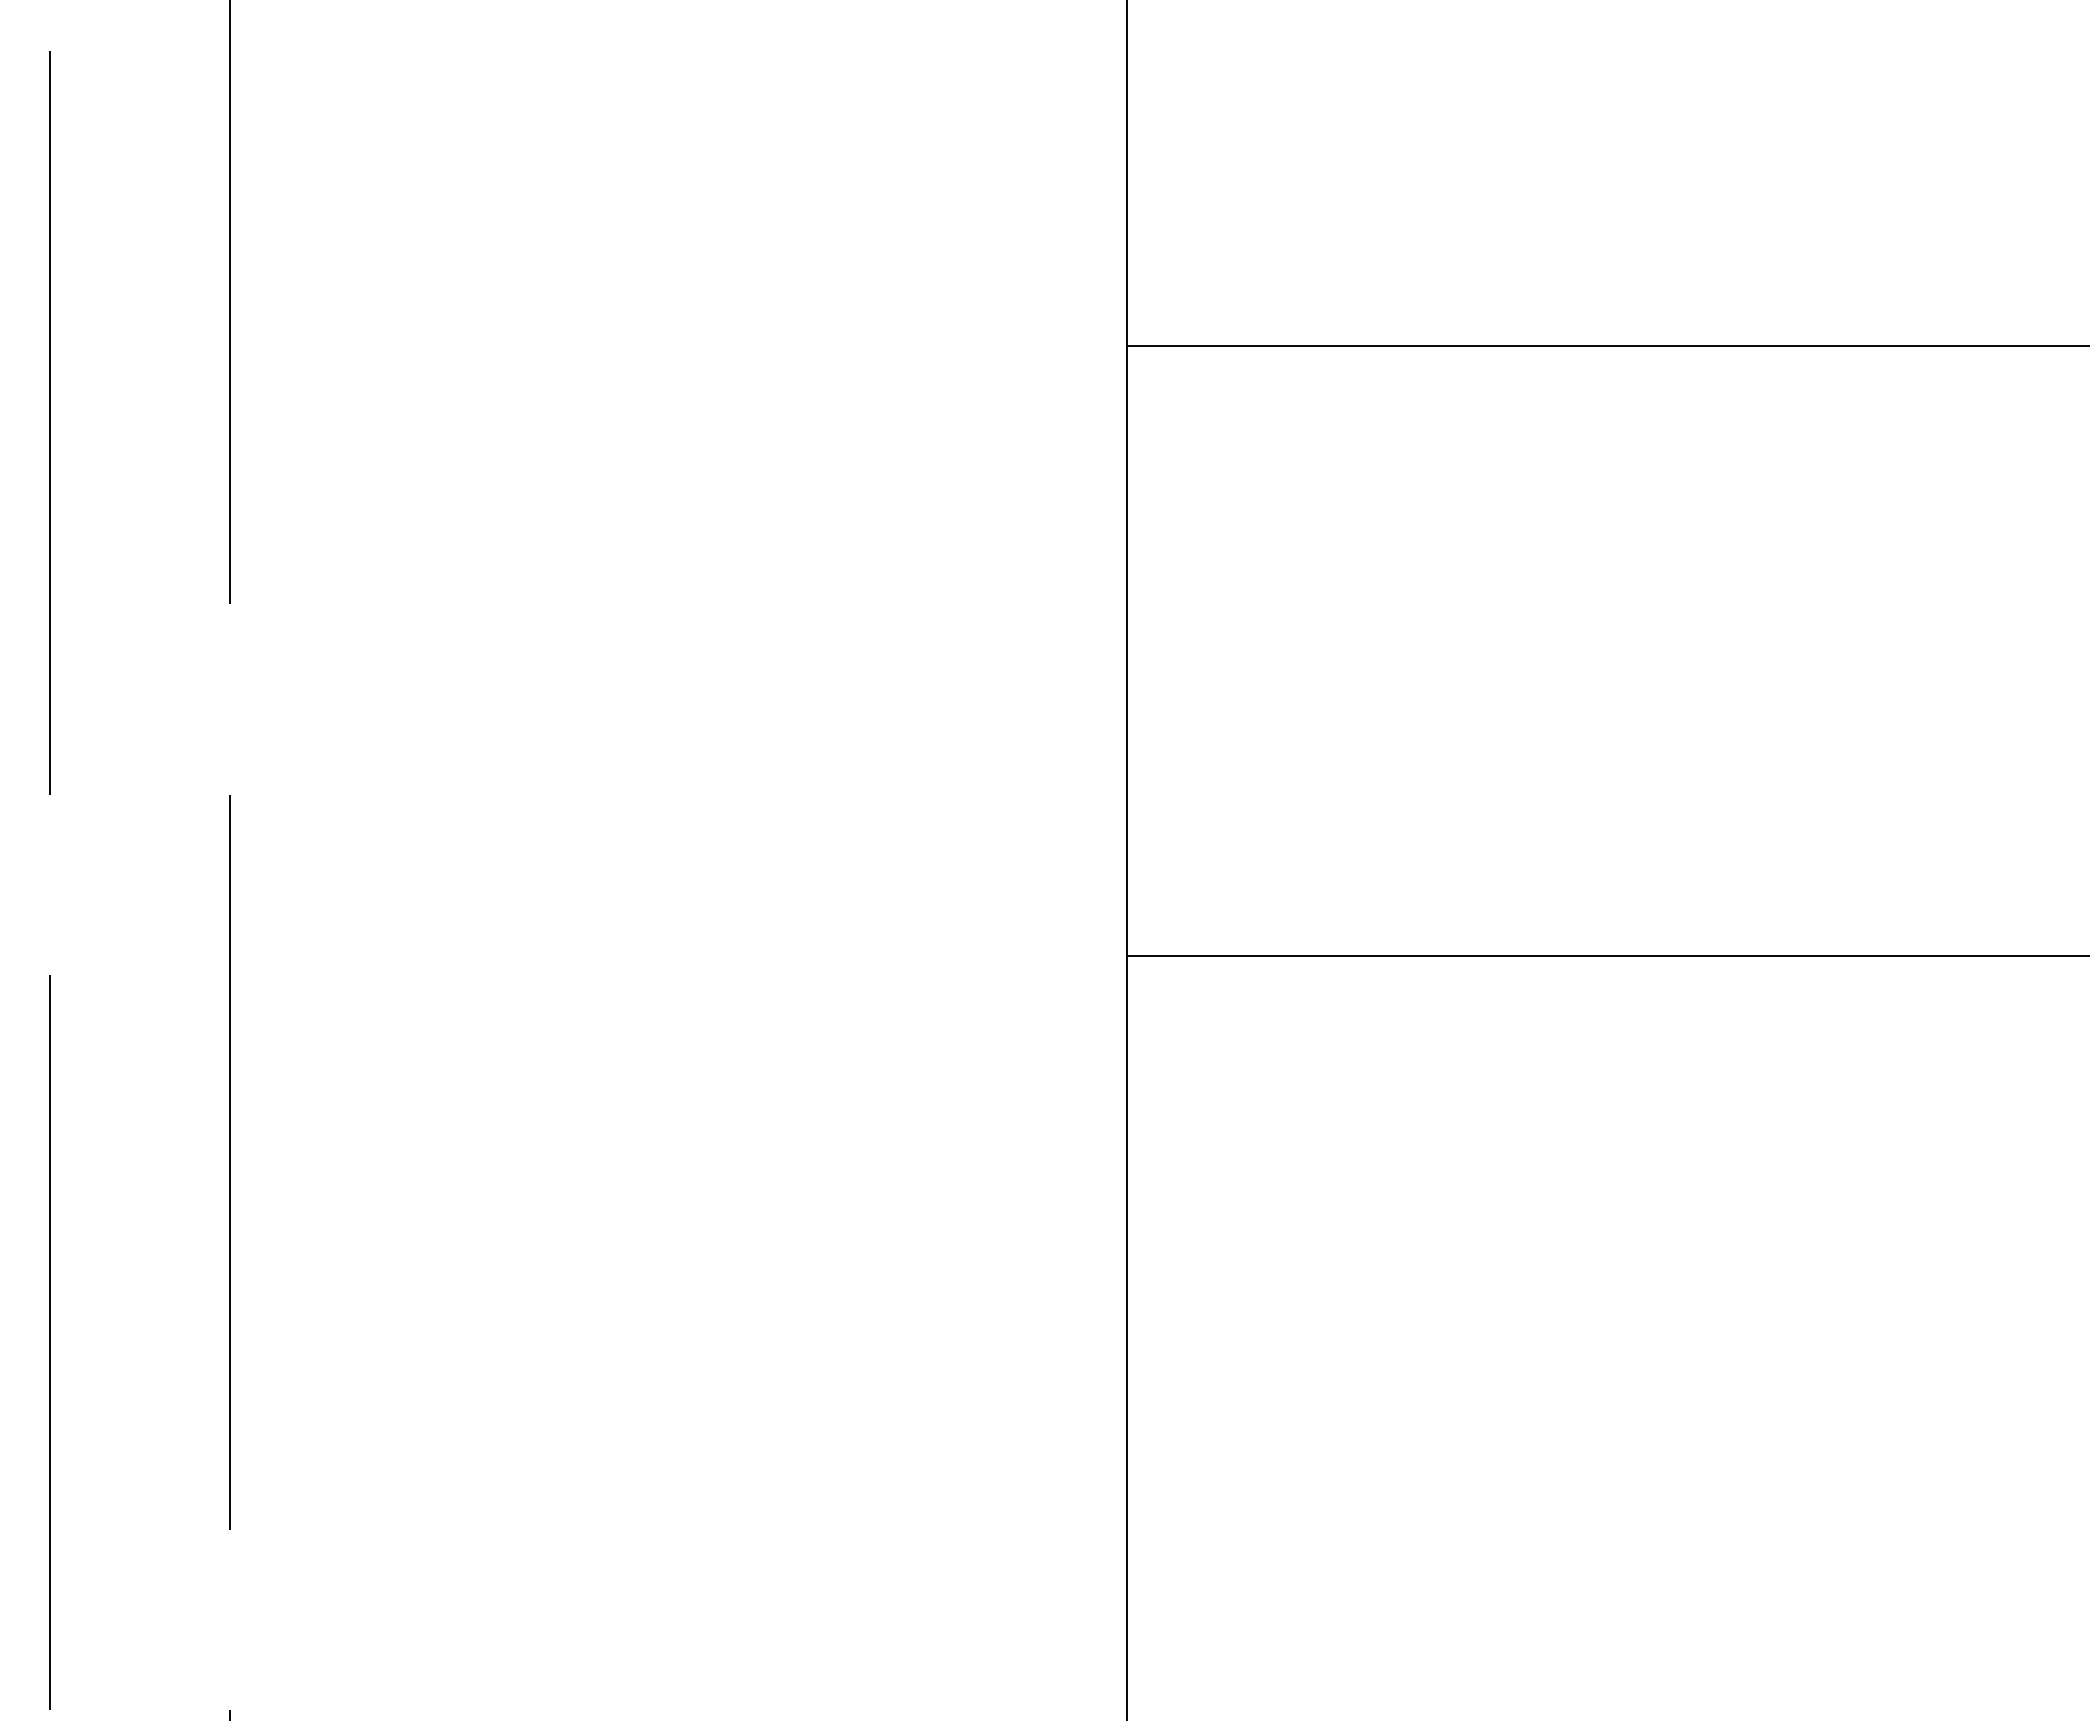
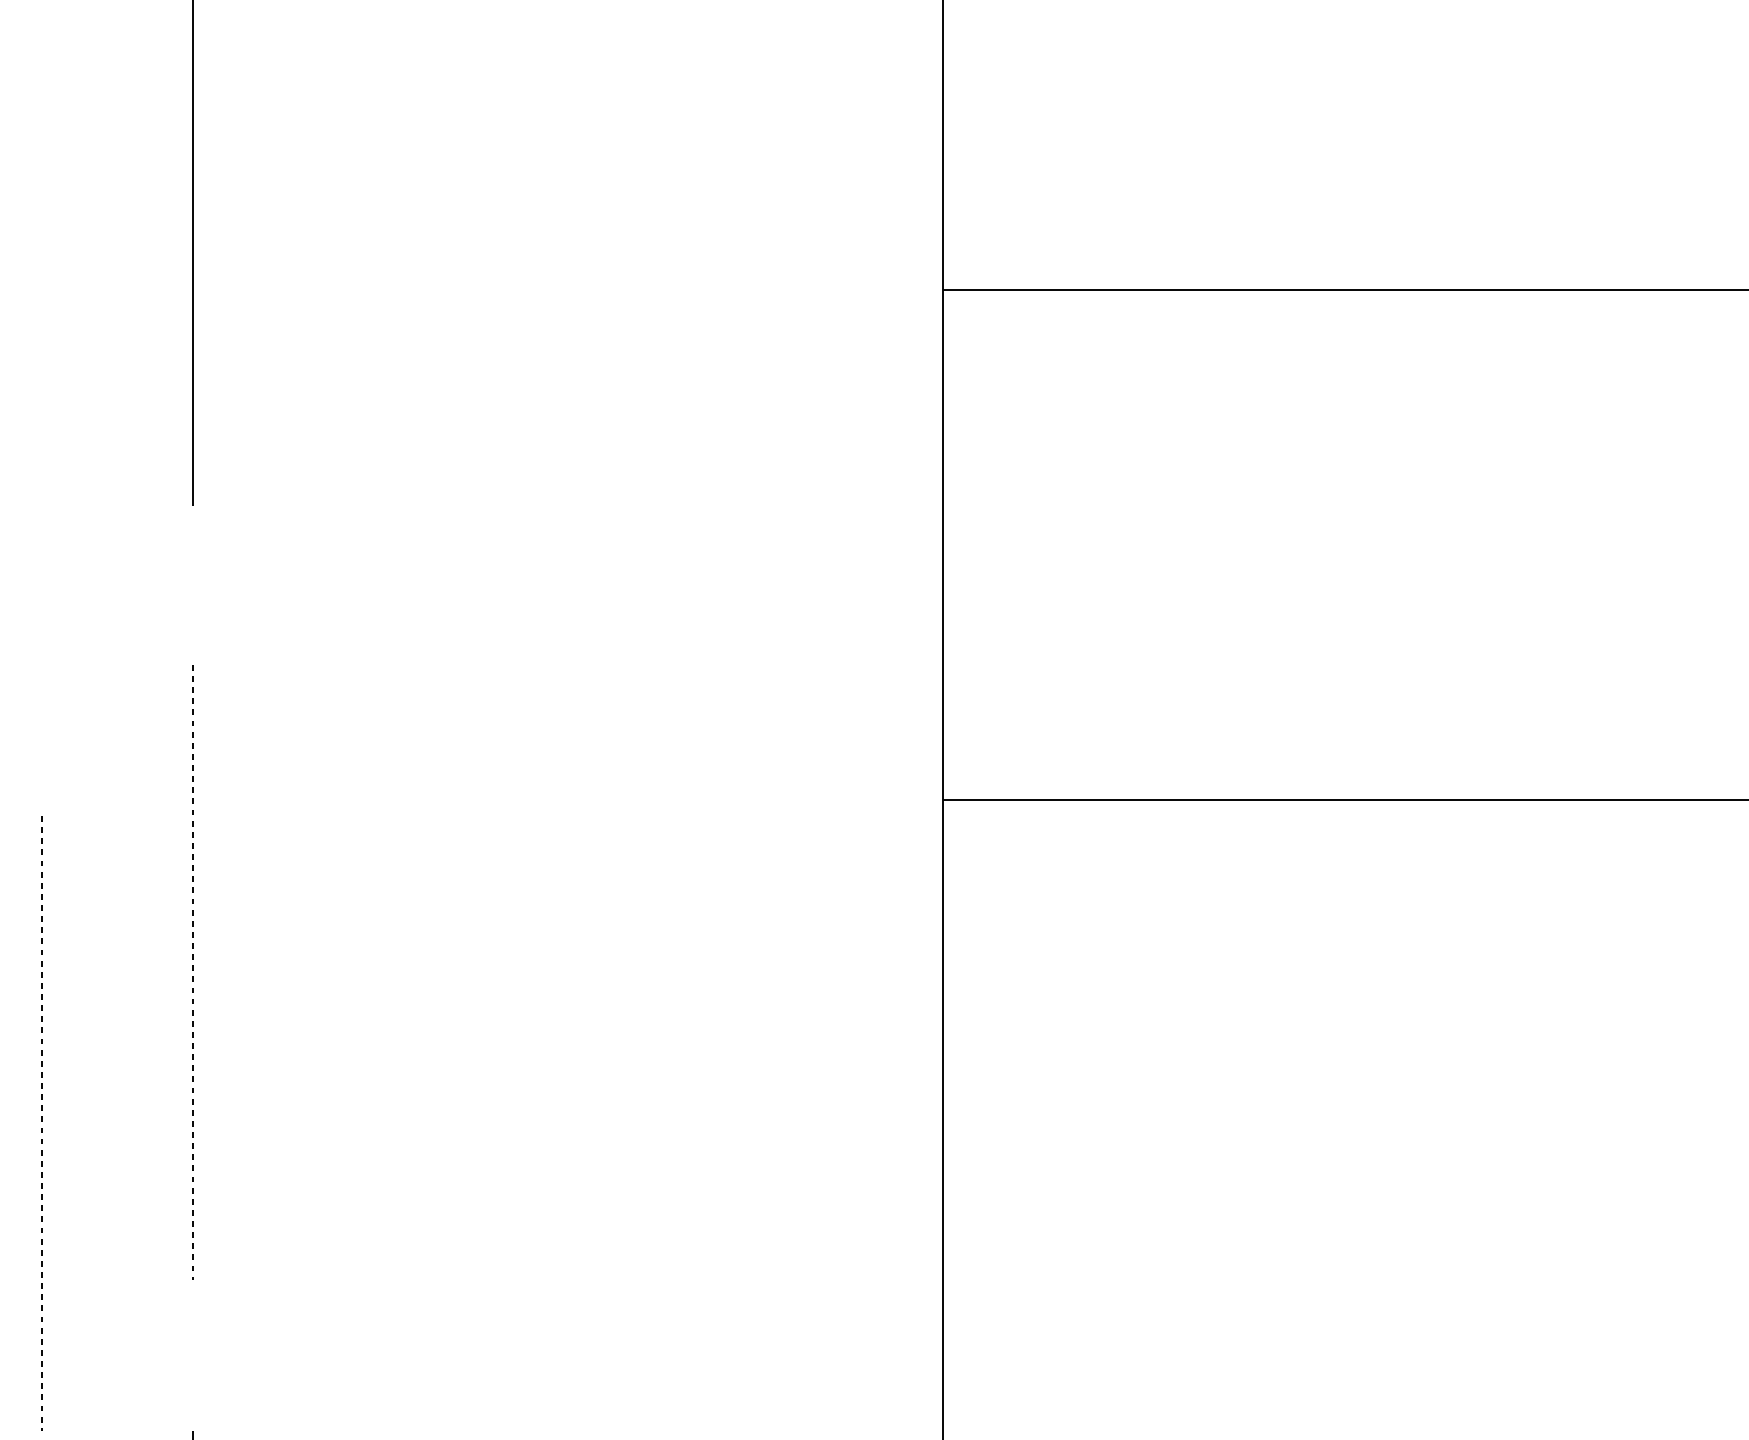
line: (49, 422) -> (41, 353), removed
line: (229, 1162) -> (192, 972), solid -> dashed
line: (50, 1342) -> (42, 1123), solid -> dashed

